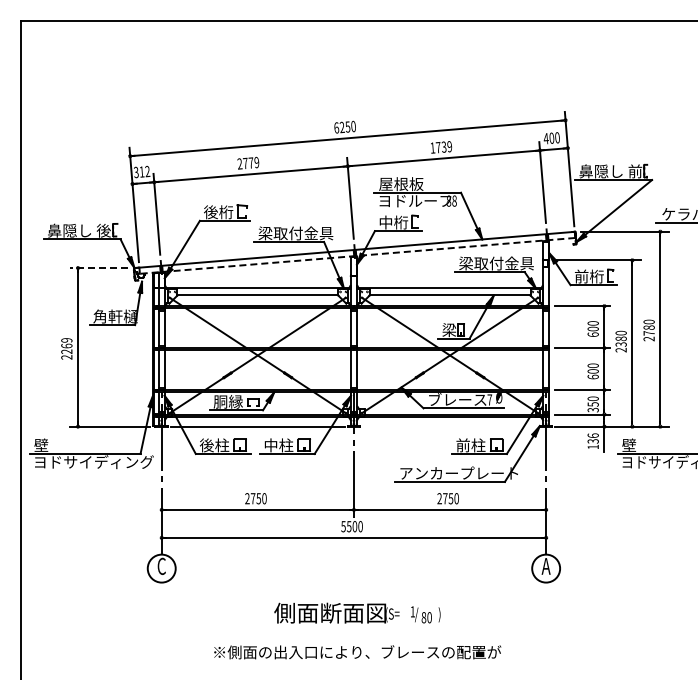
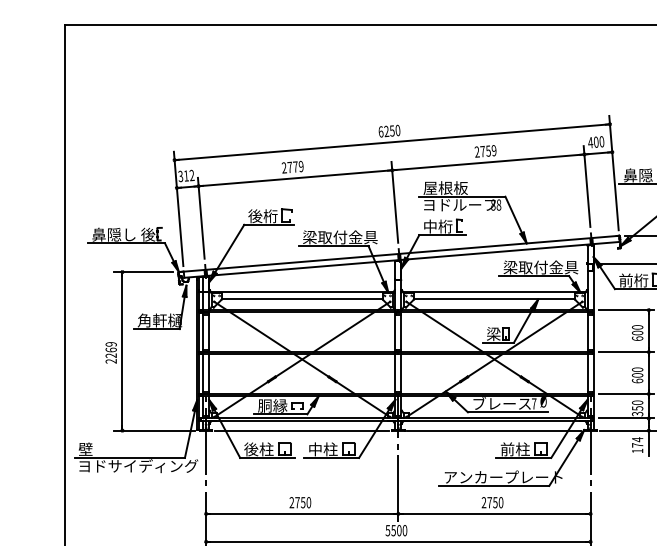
text: (438, 147) -> (482, 151), 1739 -> 2759
line: (357, 255) -> (401, 259), dashed -> solid
line: (98, 268) -> (142, 272), dashed -> solid
line: (450, 426) -> (494, 430), added
text: (592, 438) -> (636, 442), 136 -> 174

